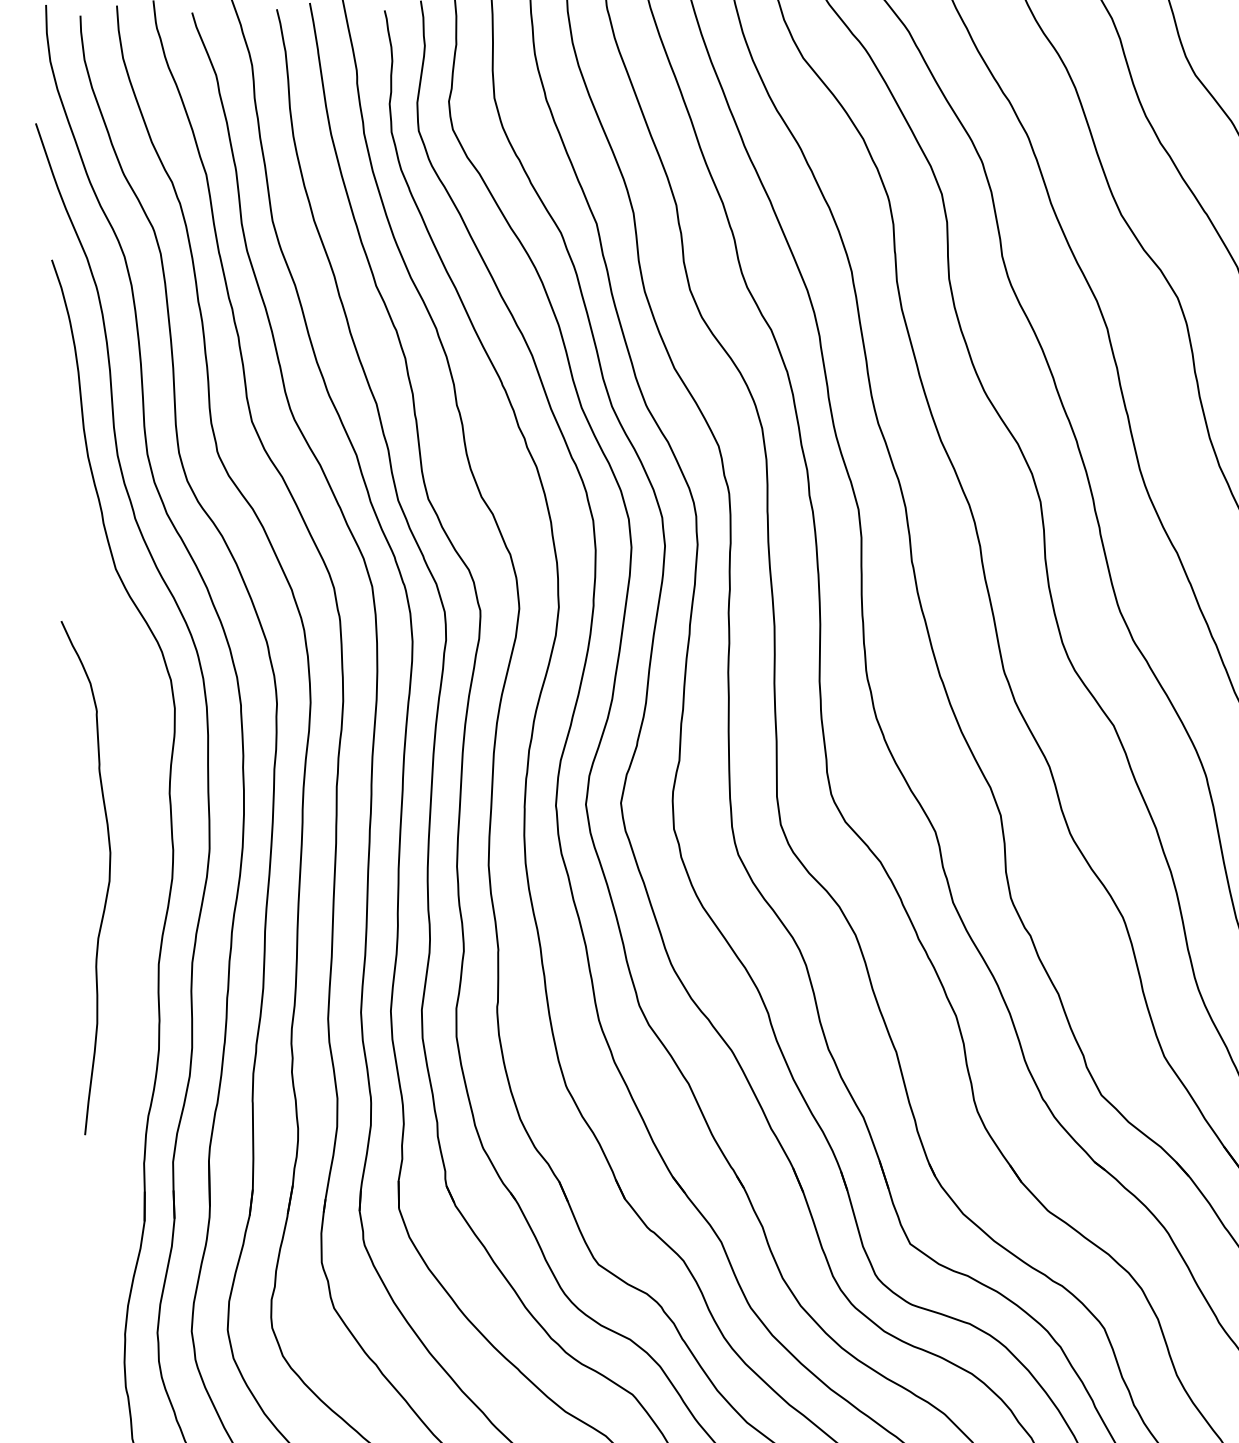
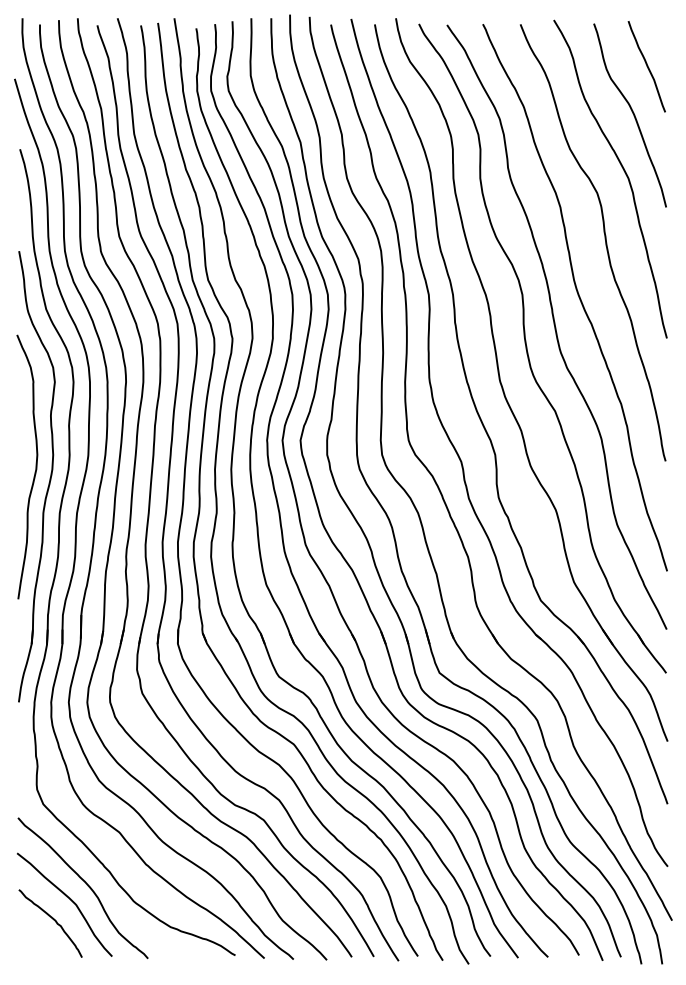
part: (135, 897) -> (49, 478), added

